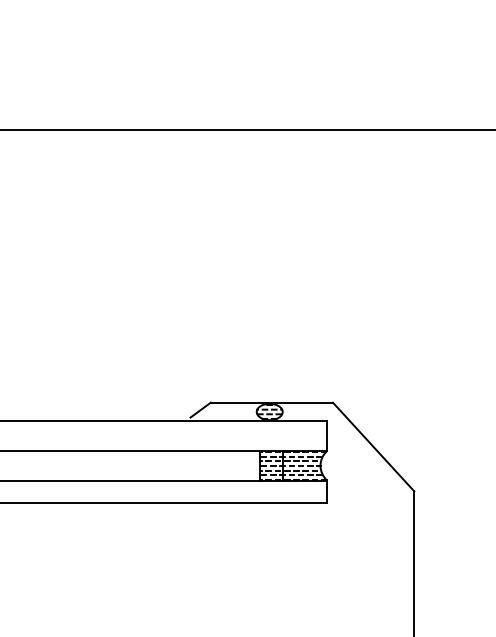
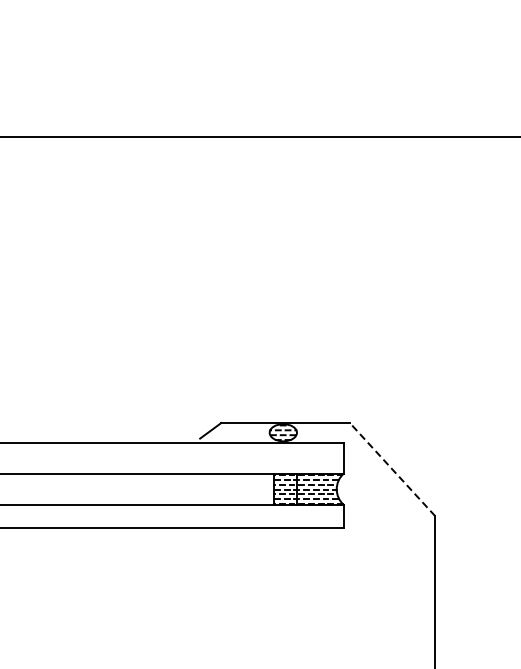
line: (373, 446) -> (392, 469), solid -> dashed

